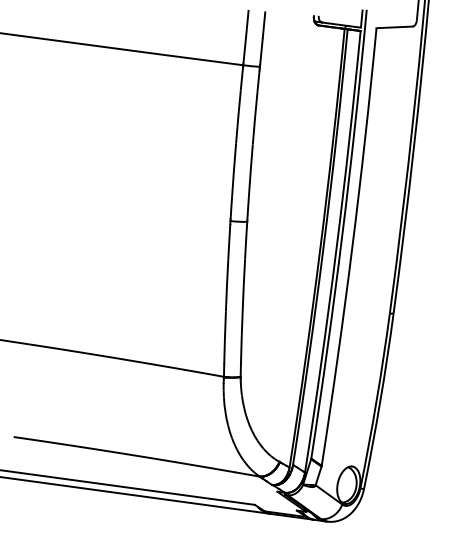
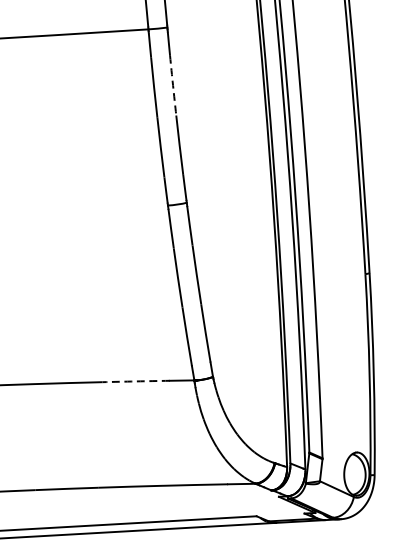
arc: (255, 118) -> (173, 86), solid -> dashed
arc: (173, 367) -> (136, 380), solid -> dashed

